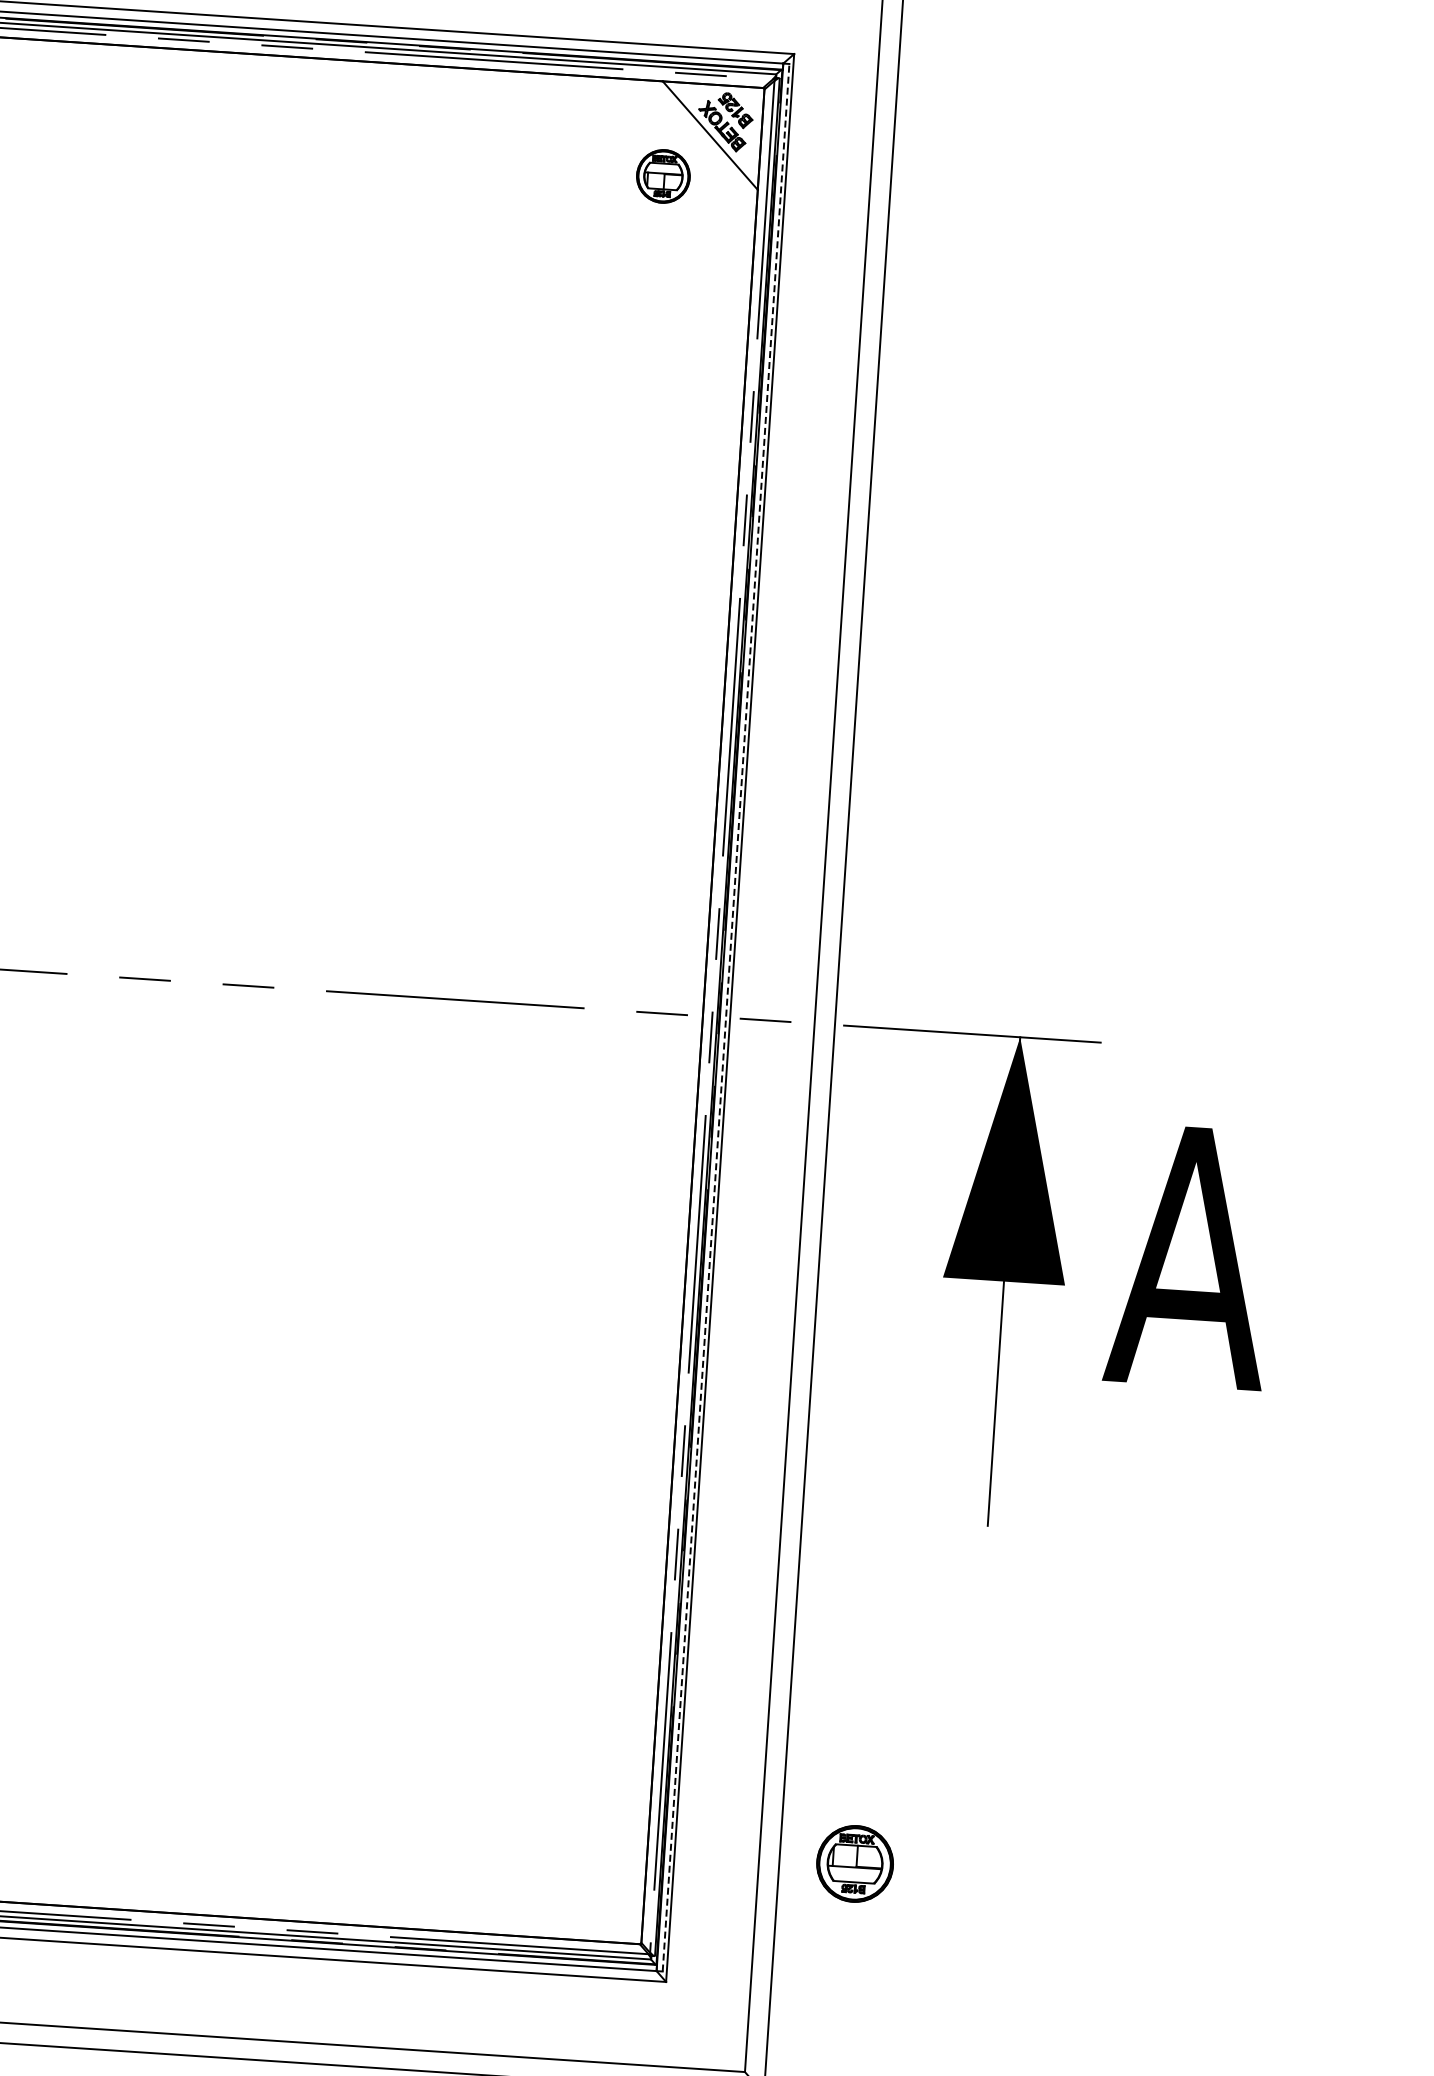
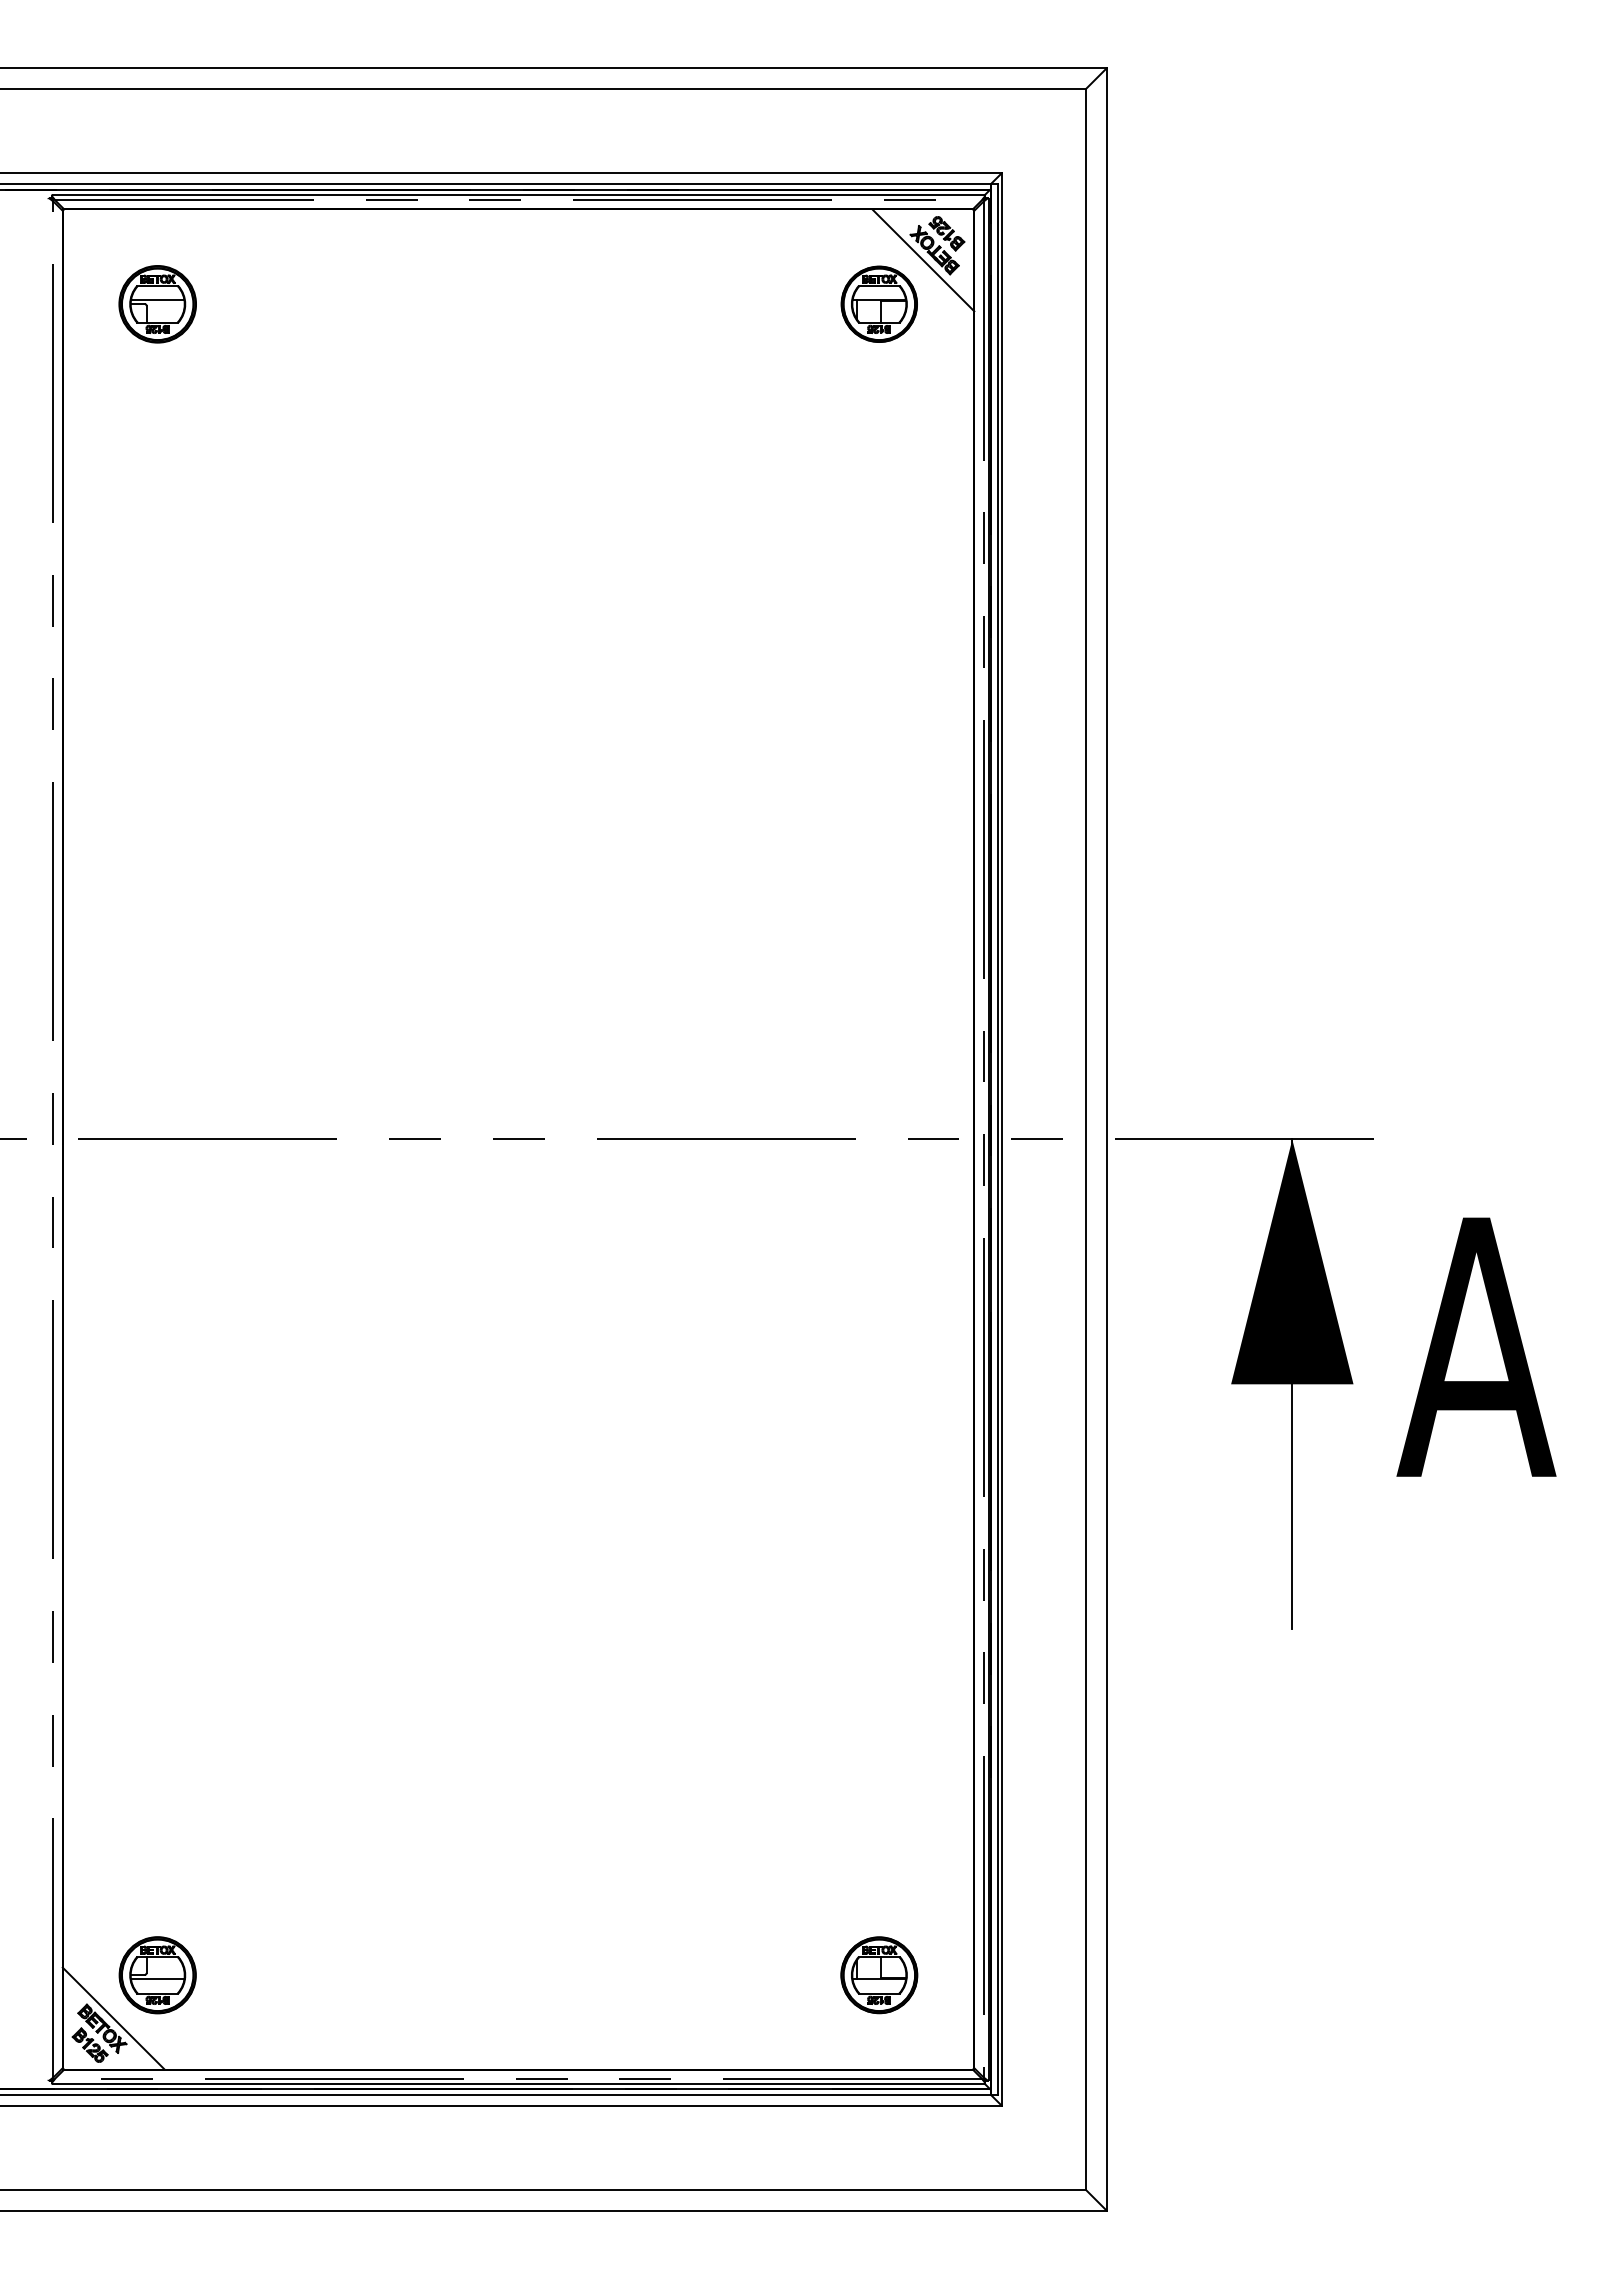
part: (662, 175) -> (878, 303), size x1.43
line: (726, 1017) -> (997, 1139), dashed -> solid
part: (855, 1864) -> (879, 1975), moved

